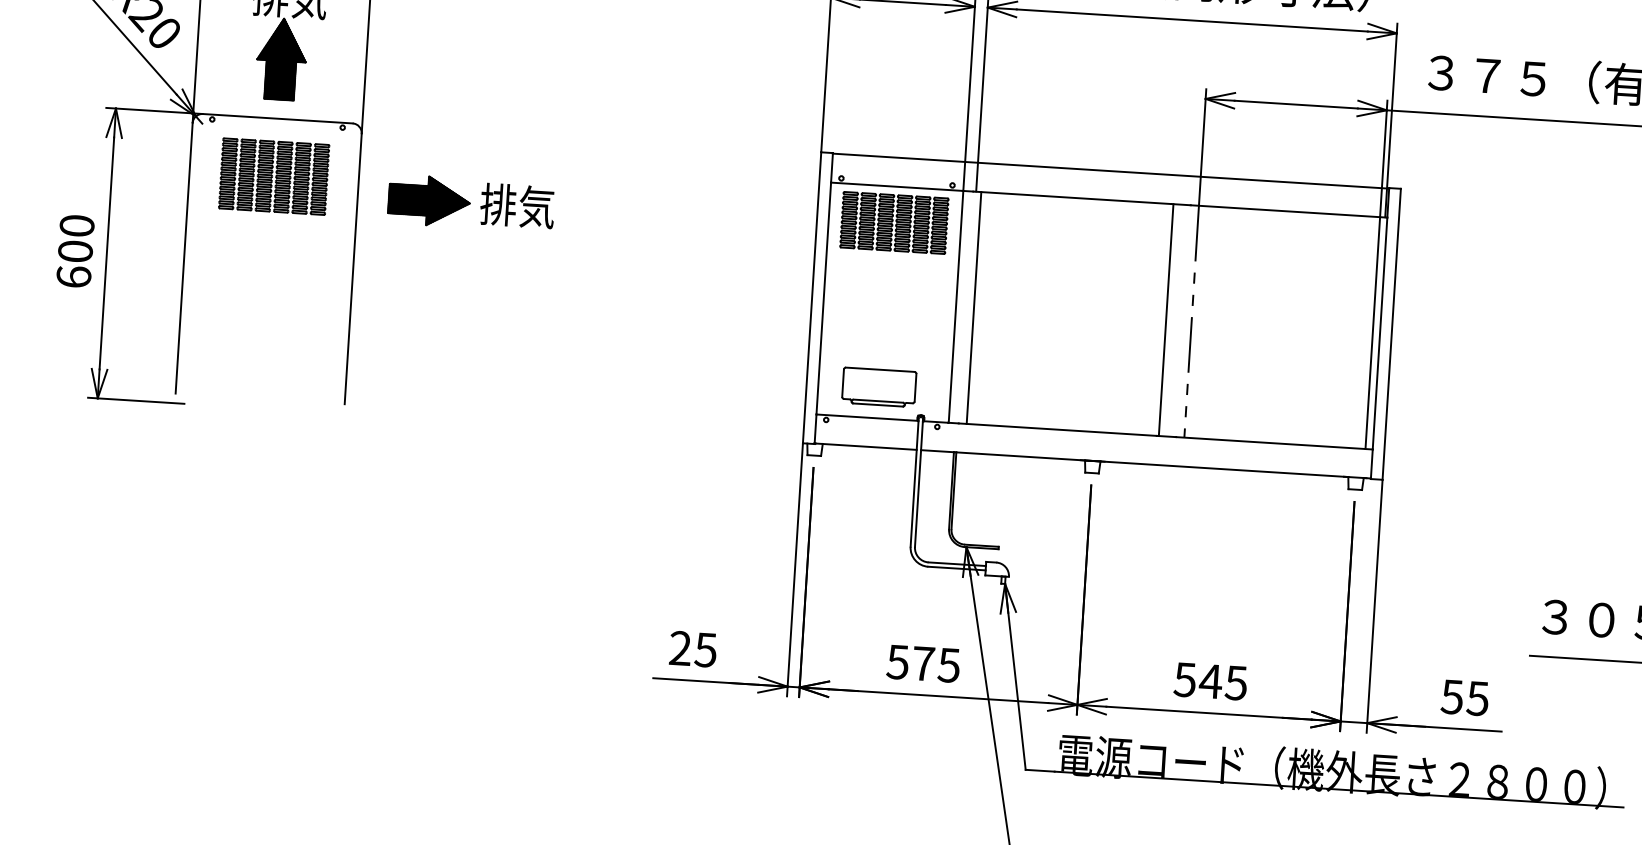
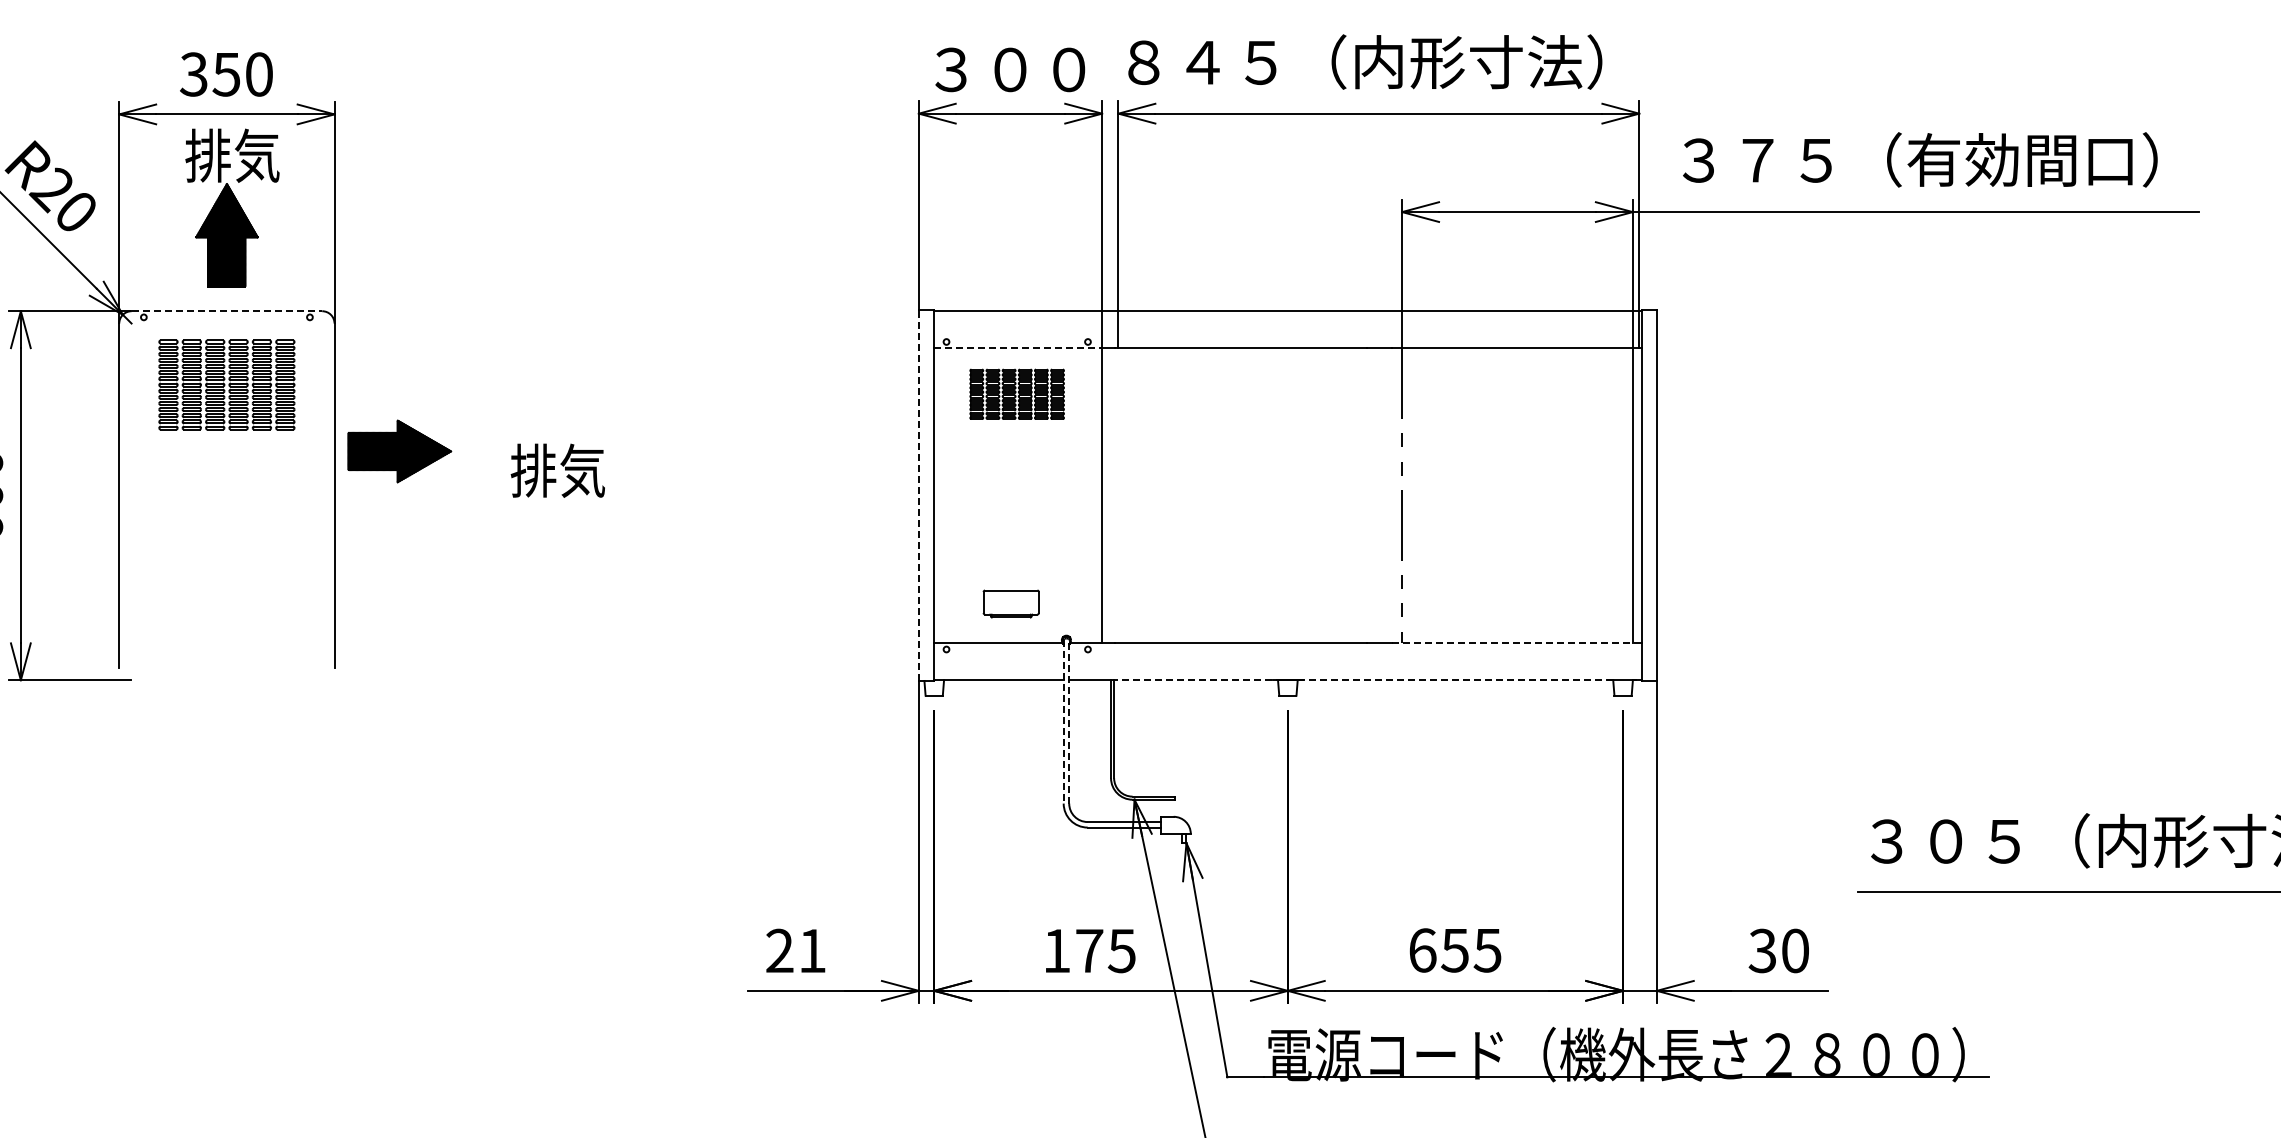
line: (278, 118) -> (227, 311), solid -> dashed
line: (896, 187) -> (1017, 348), solid -> dashed
part: (429, 201) -> (399, 451), moved
text: (517, 205) -> (557, 470), moved
part: (893, 223) -> (1016, 394), size x0.7
line: (811, 297) -> (918, 495), solid -> dashed
line: (974, 307) -> (1125, 495), removed
line: (1166, 319) -> (1369, 495), removed
part: (879, 387) -> (1011, 603), size x0.6
line: (1274, 443) -> (1517, 643), solid -> dashed
line: (1152, 464) -> (1363, 680), solid -> dashed
line: (914, 482) -> (1063, 721), solid -> dashed
line: (919, 482) -> (1069, 721), solid -> dashed
text: (705, 650) -> (811, 951), 25 -> 21
text: (897, 662) -> (1056, 951), 575 -> 175
text: (1197, 680) -> (1438, 950), 545 -> 655
text: (1464, 697) -> (1778, 950), 55 -> 30

